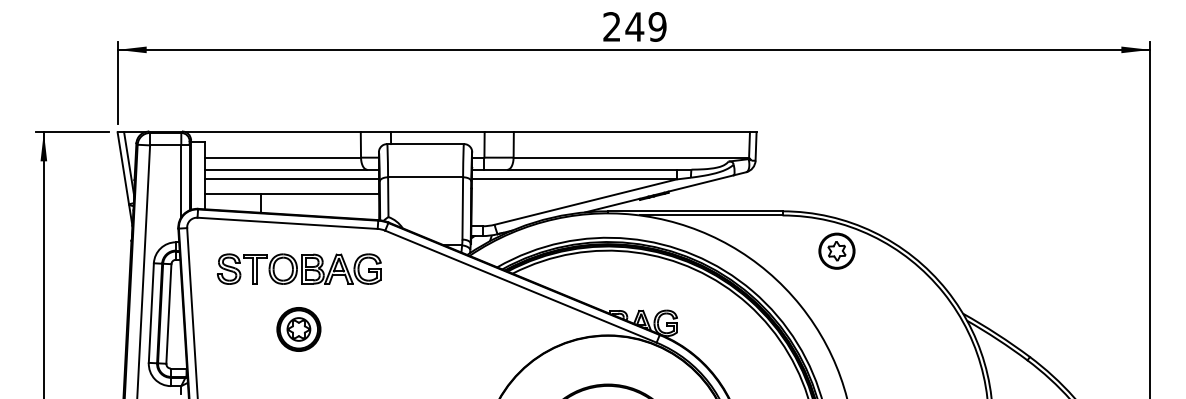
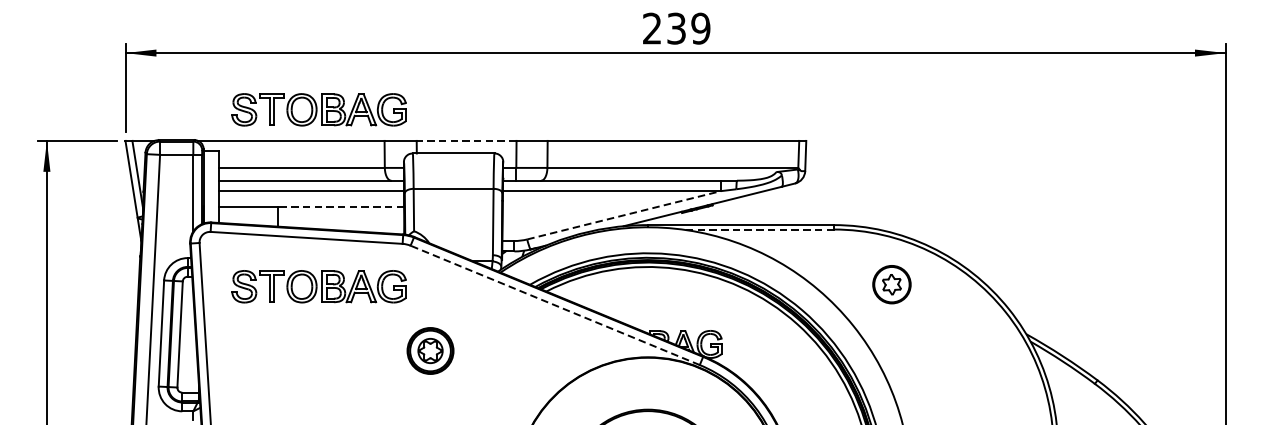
text: (634, 26) -> (676, 28), 249 -> 239
part: (299, 102) -> (319, 109), added
line: (437, 132) -> (466, 141), solid -> dashed
line: (319, 193) -> (340, 206), solid -> dashed
line: (585, 202) -> (624, 215), solid -> dashed
line: (710, 215) -> (757, 229), solid -> dashed
part: (836, 250) -> (891, 283), moved
line: (520, 286) -> (554, 305), solid -> dashed
part: (298, 329) -> (430, 351), moved

